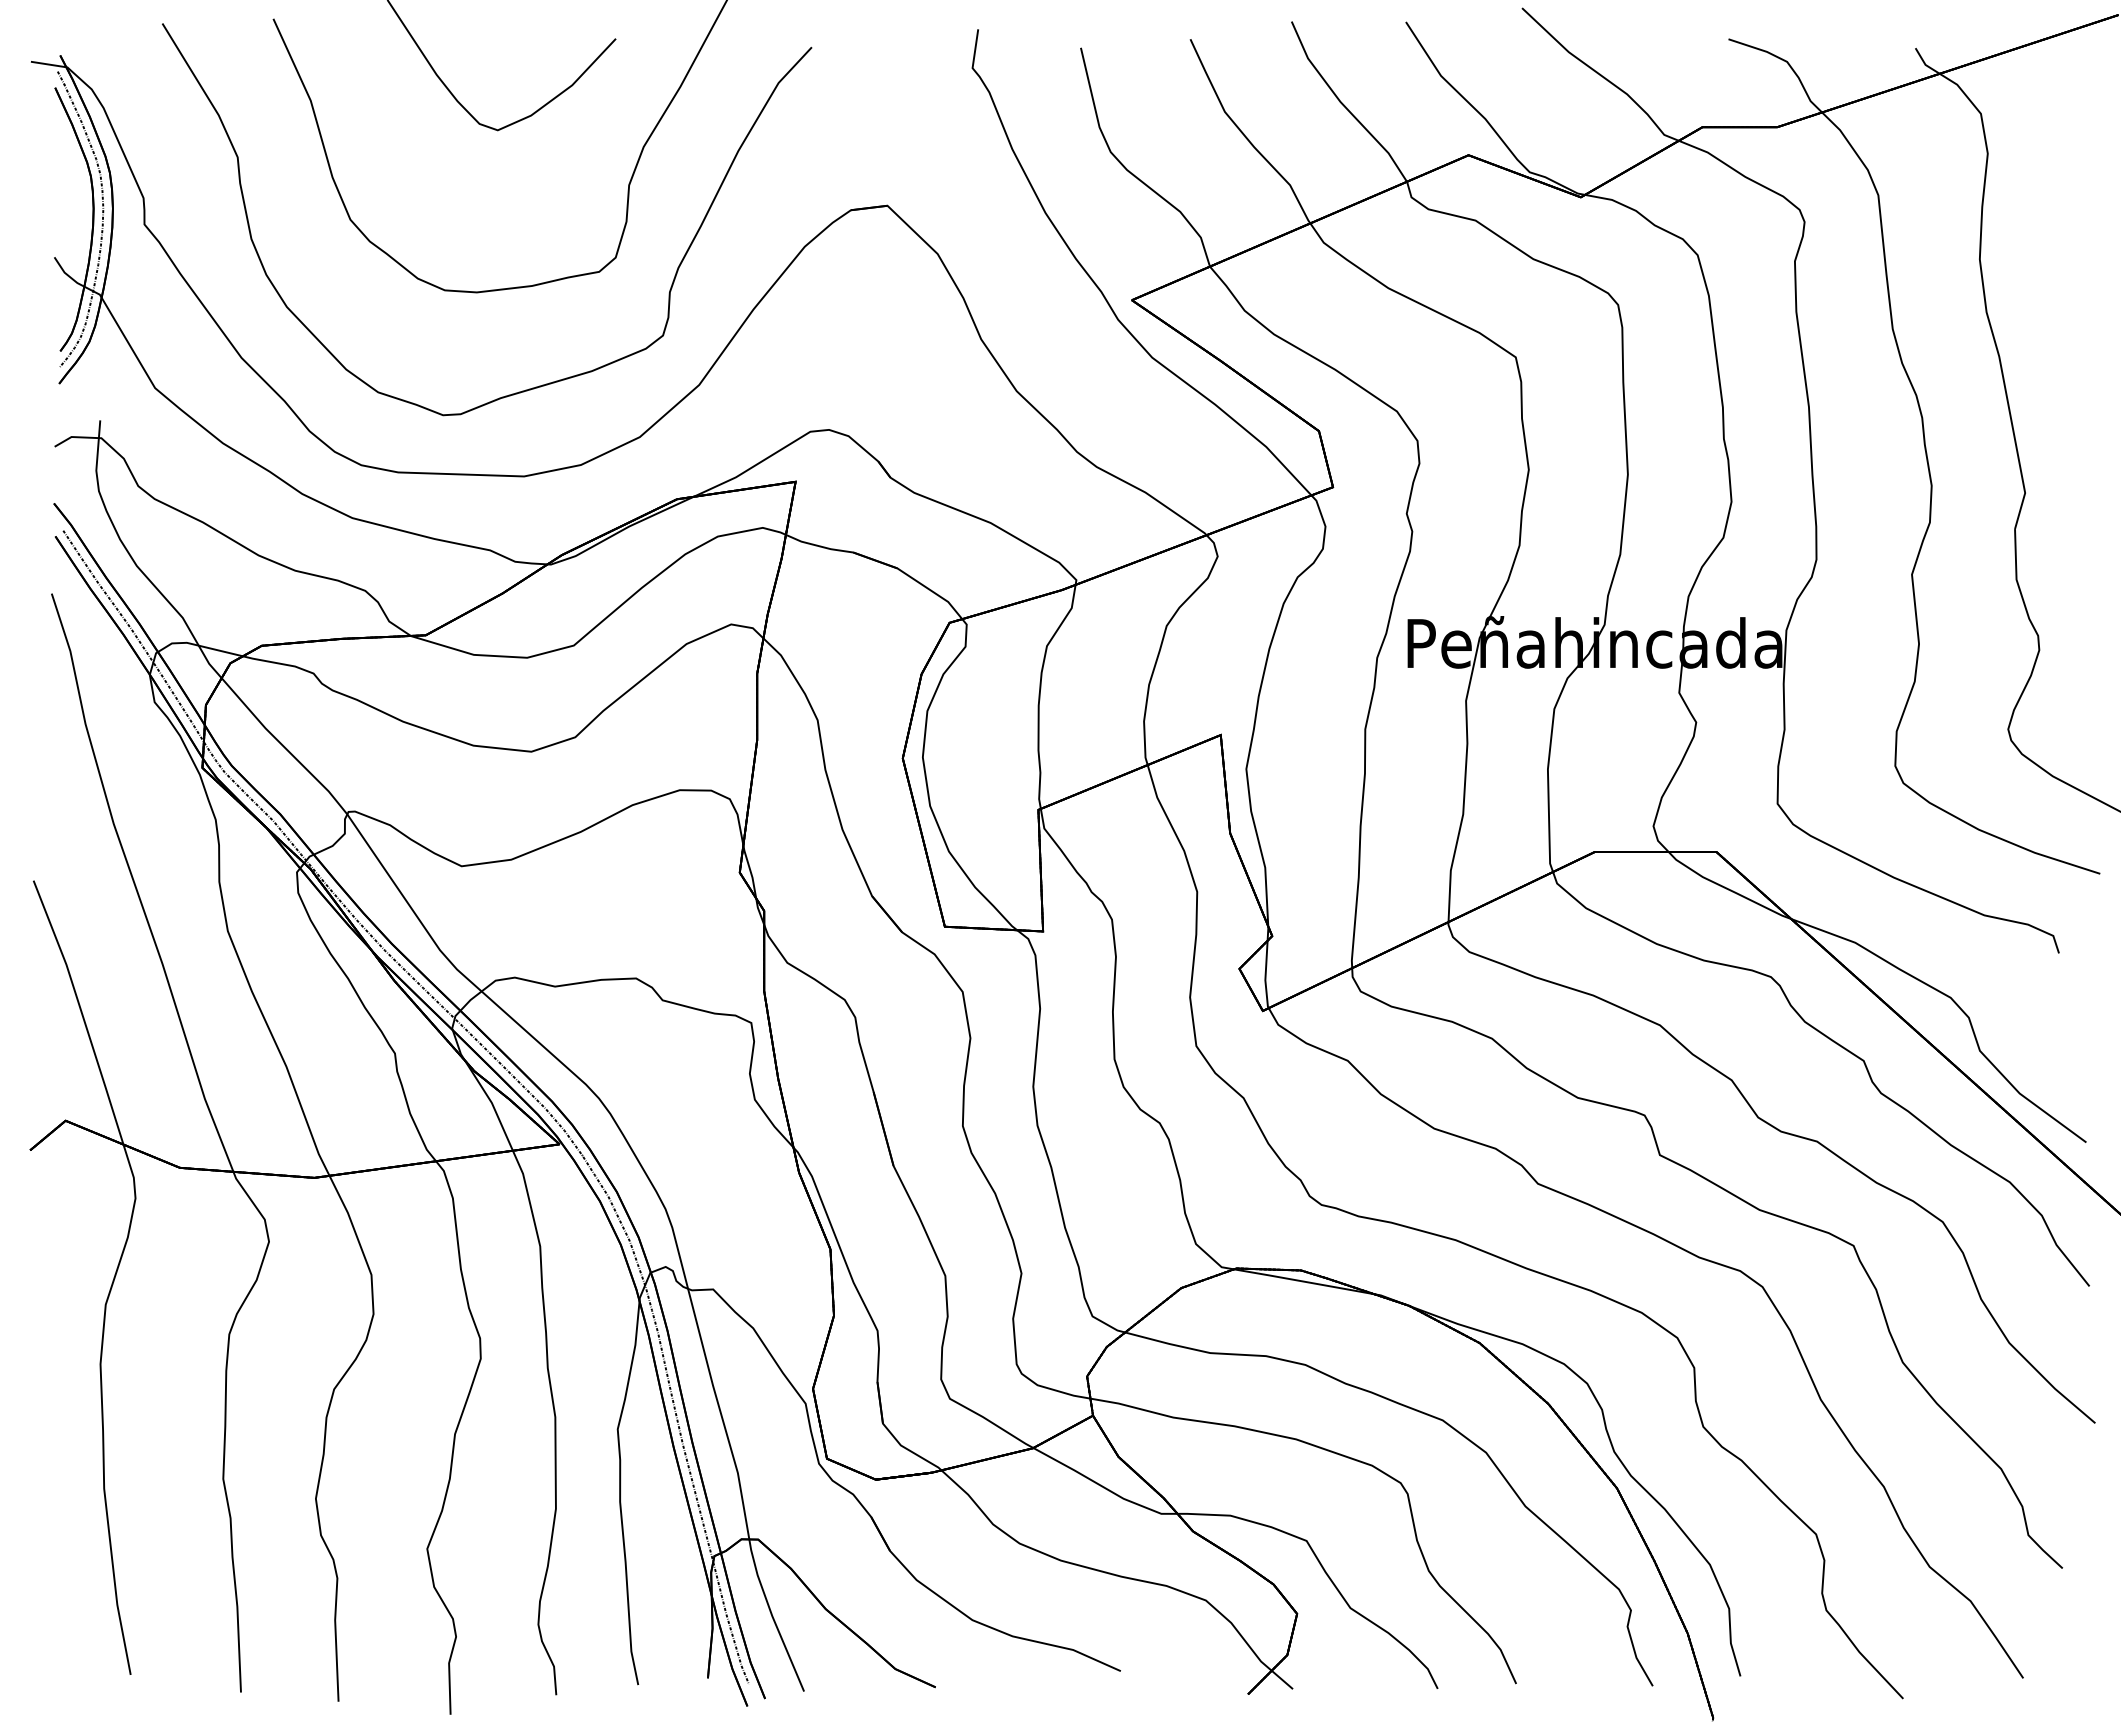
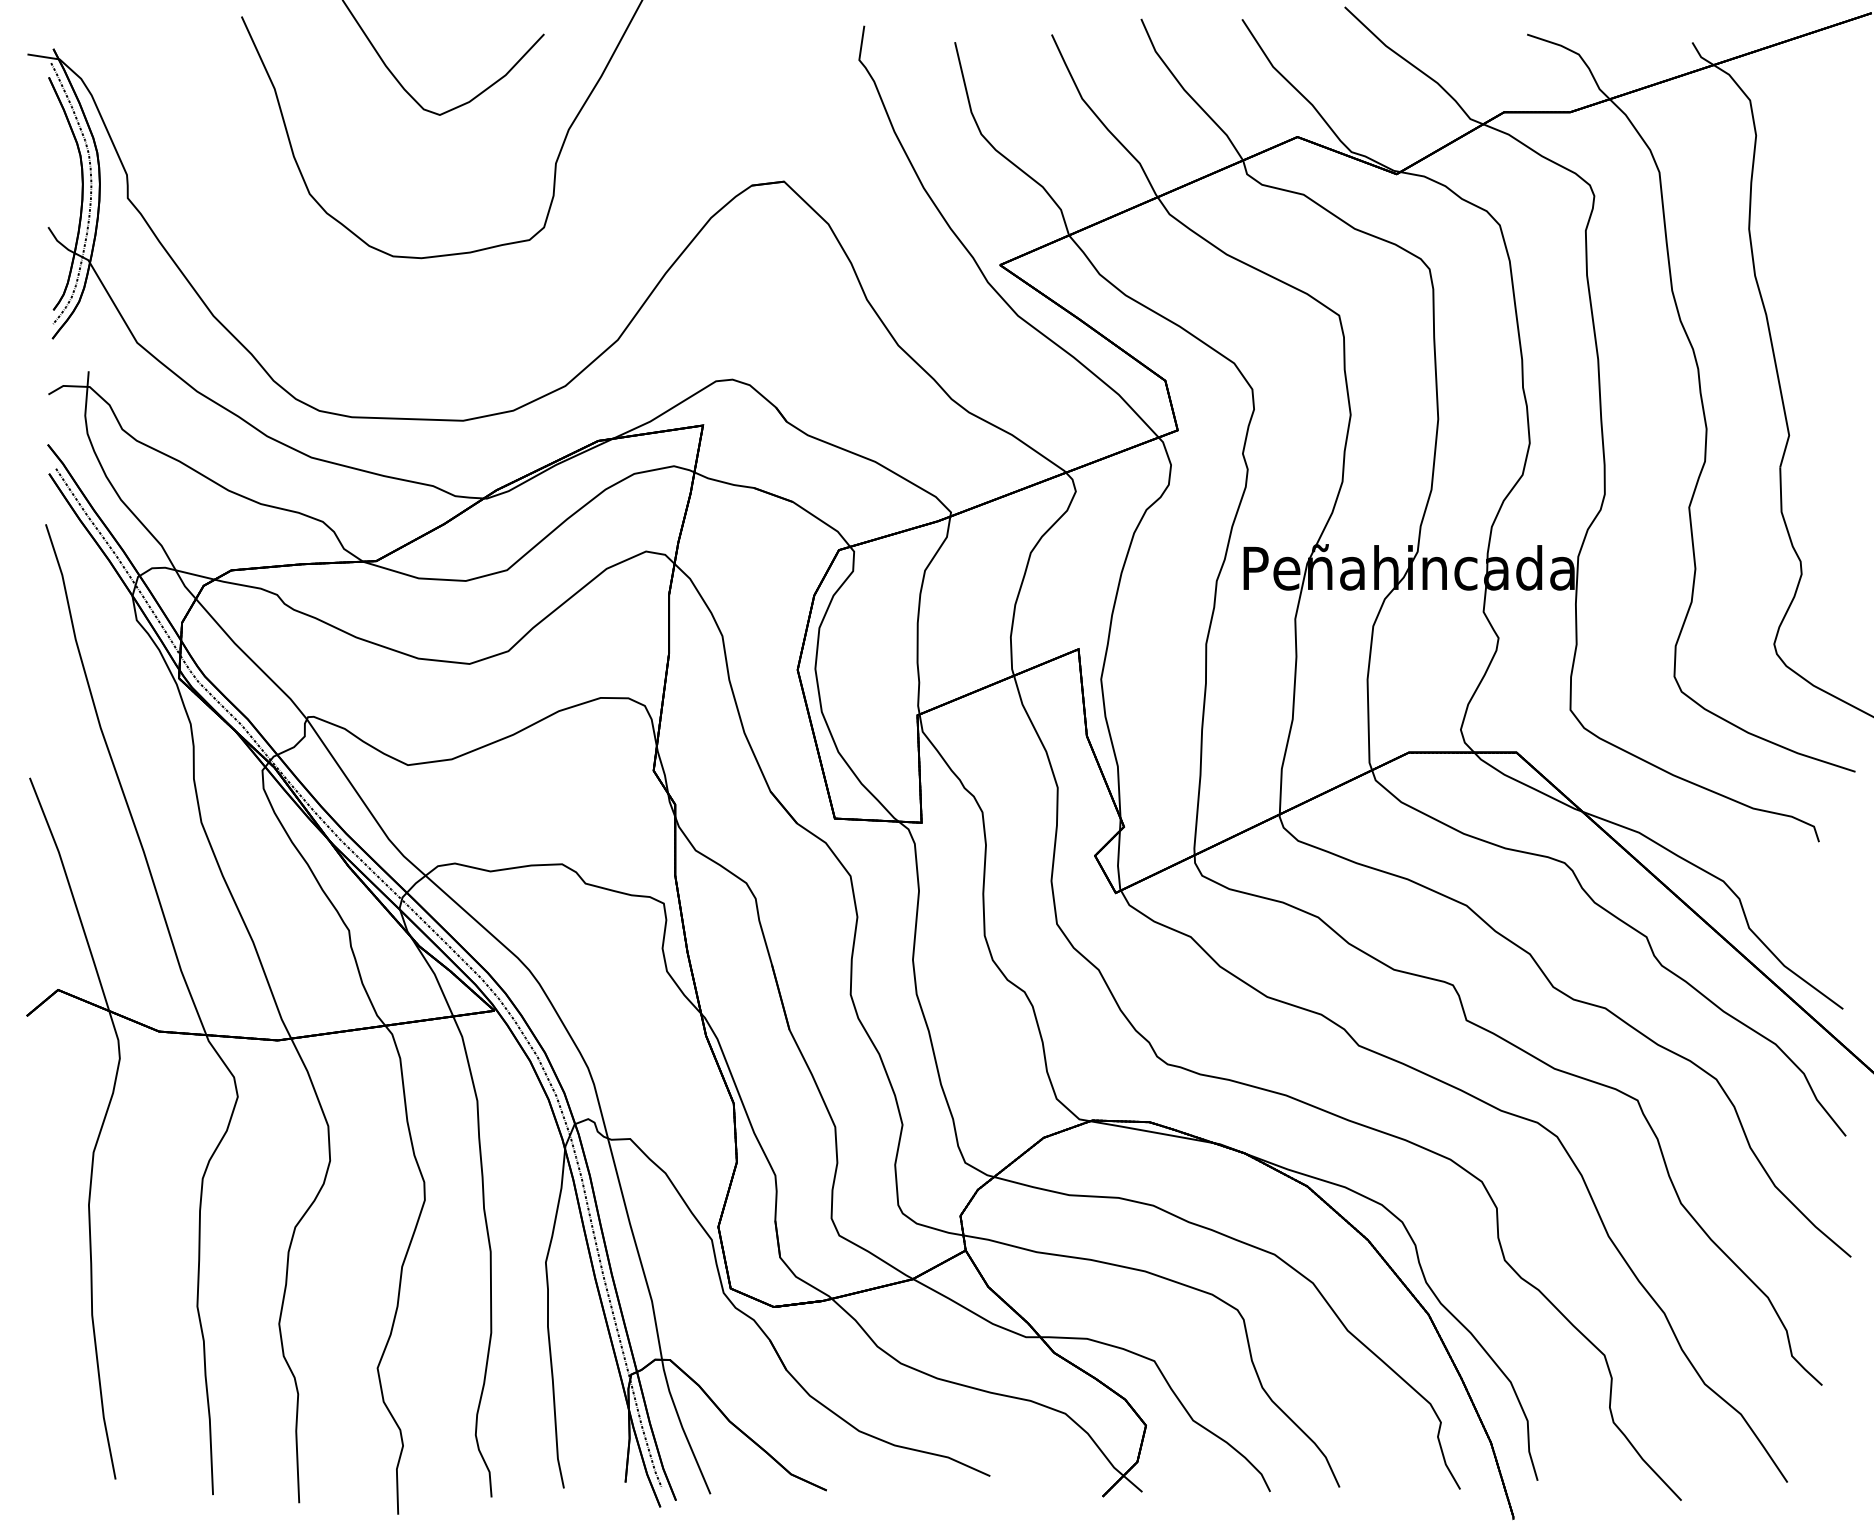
part: (535, 386) -> (473, 341), removed

